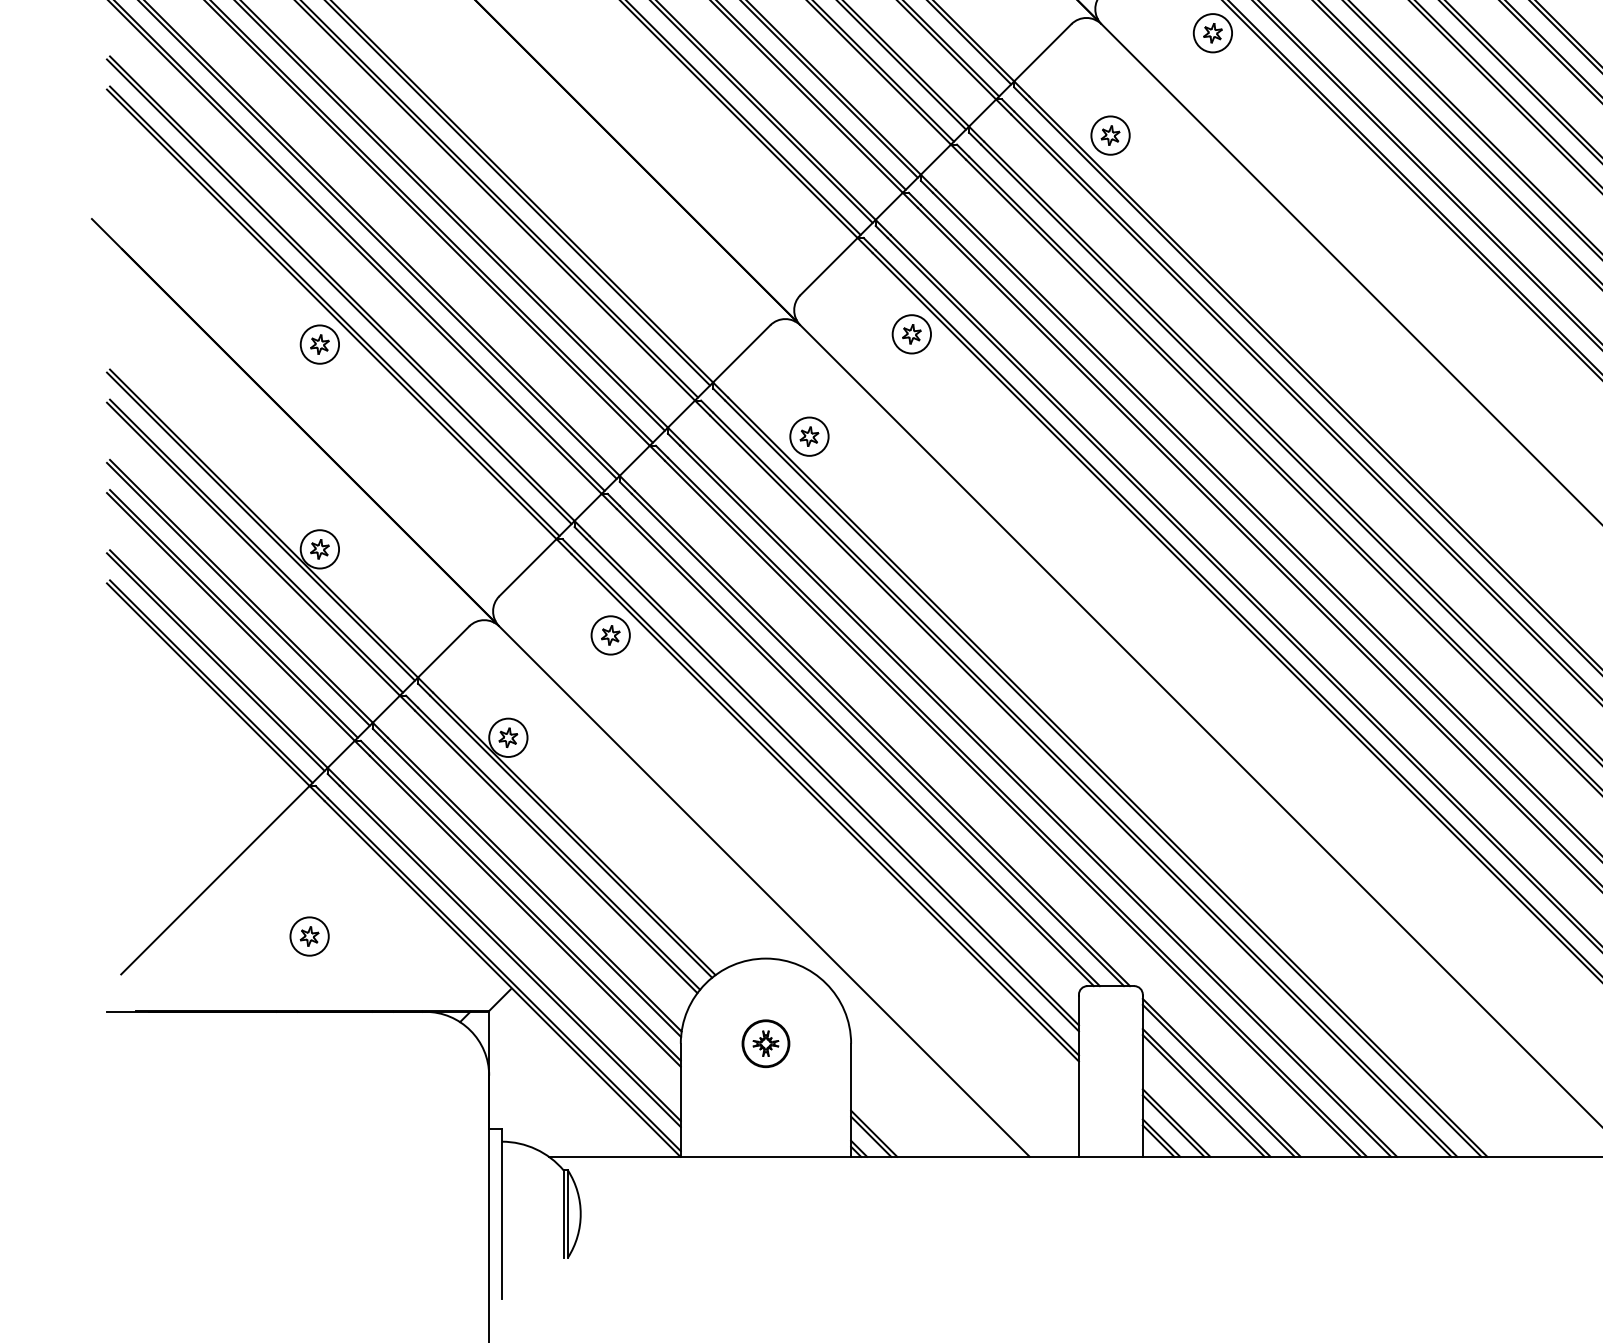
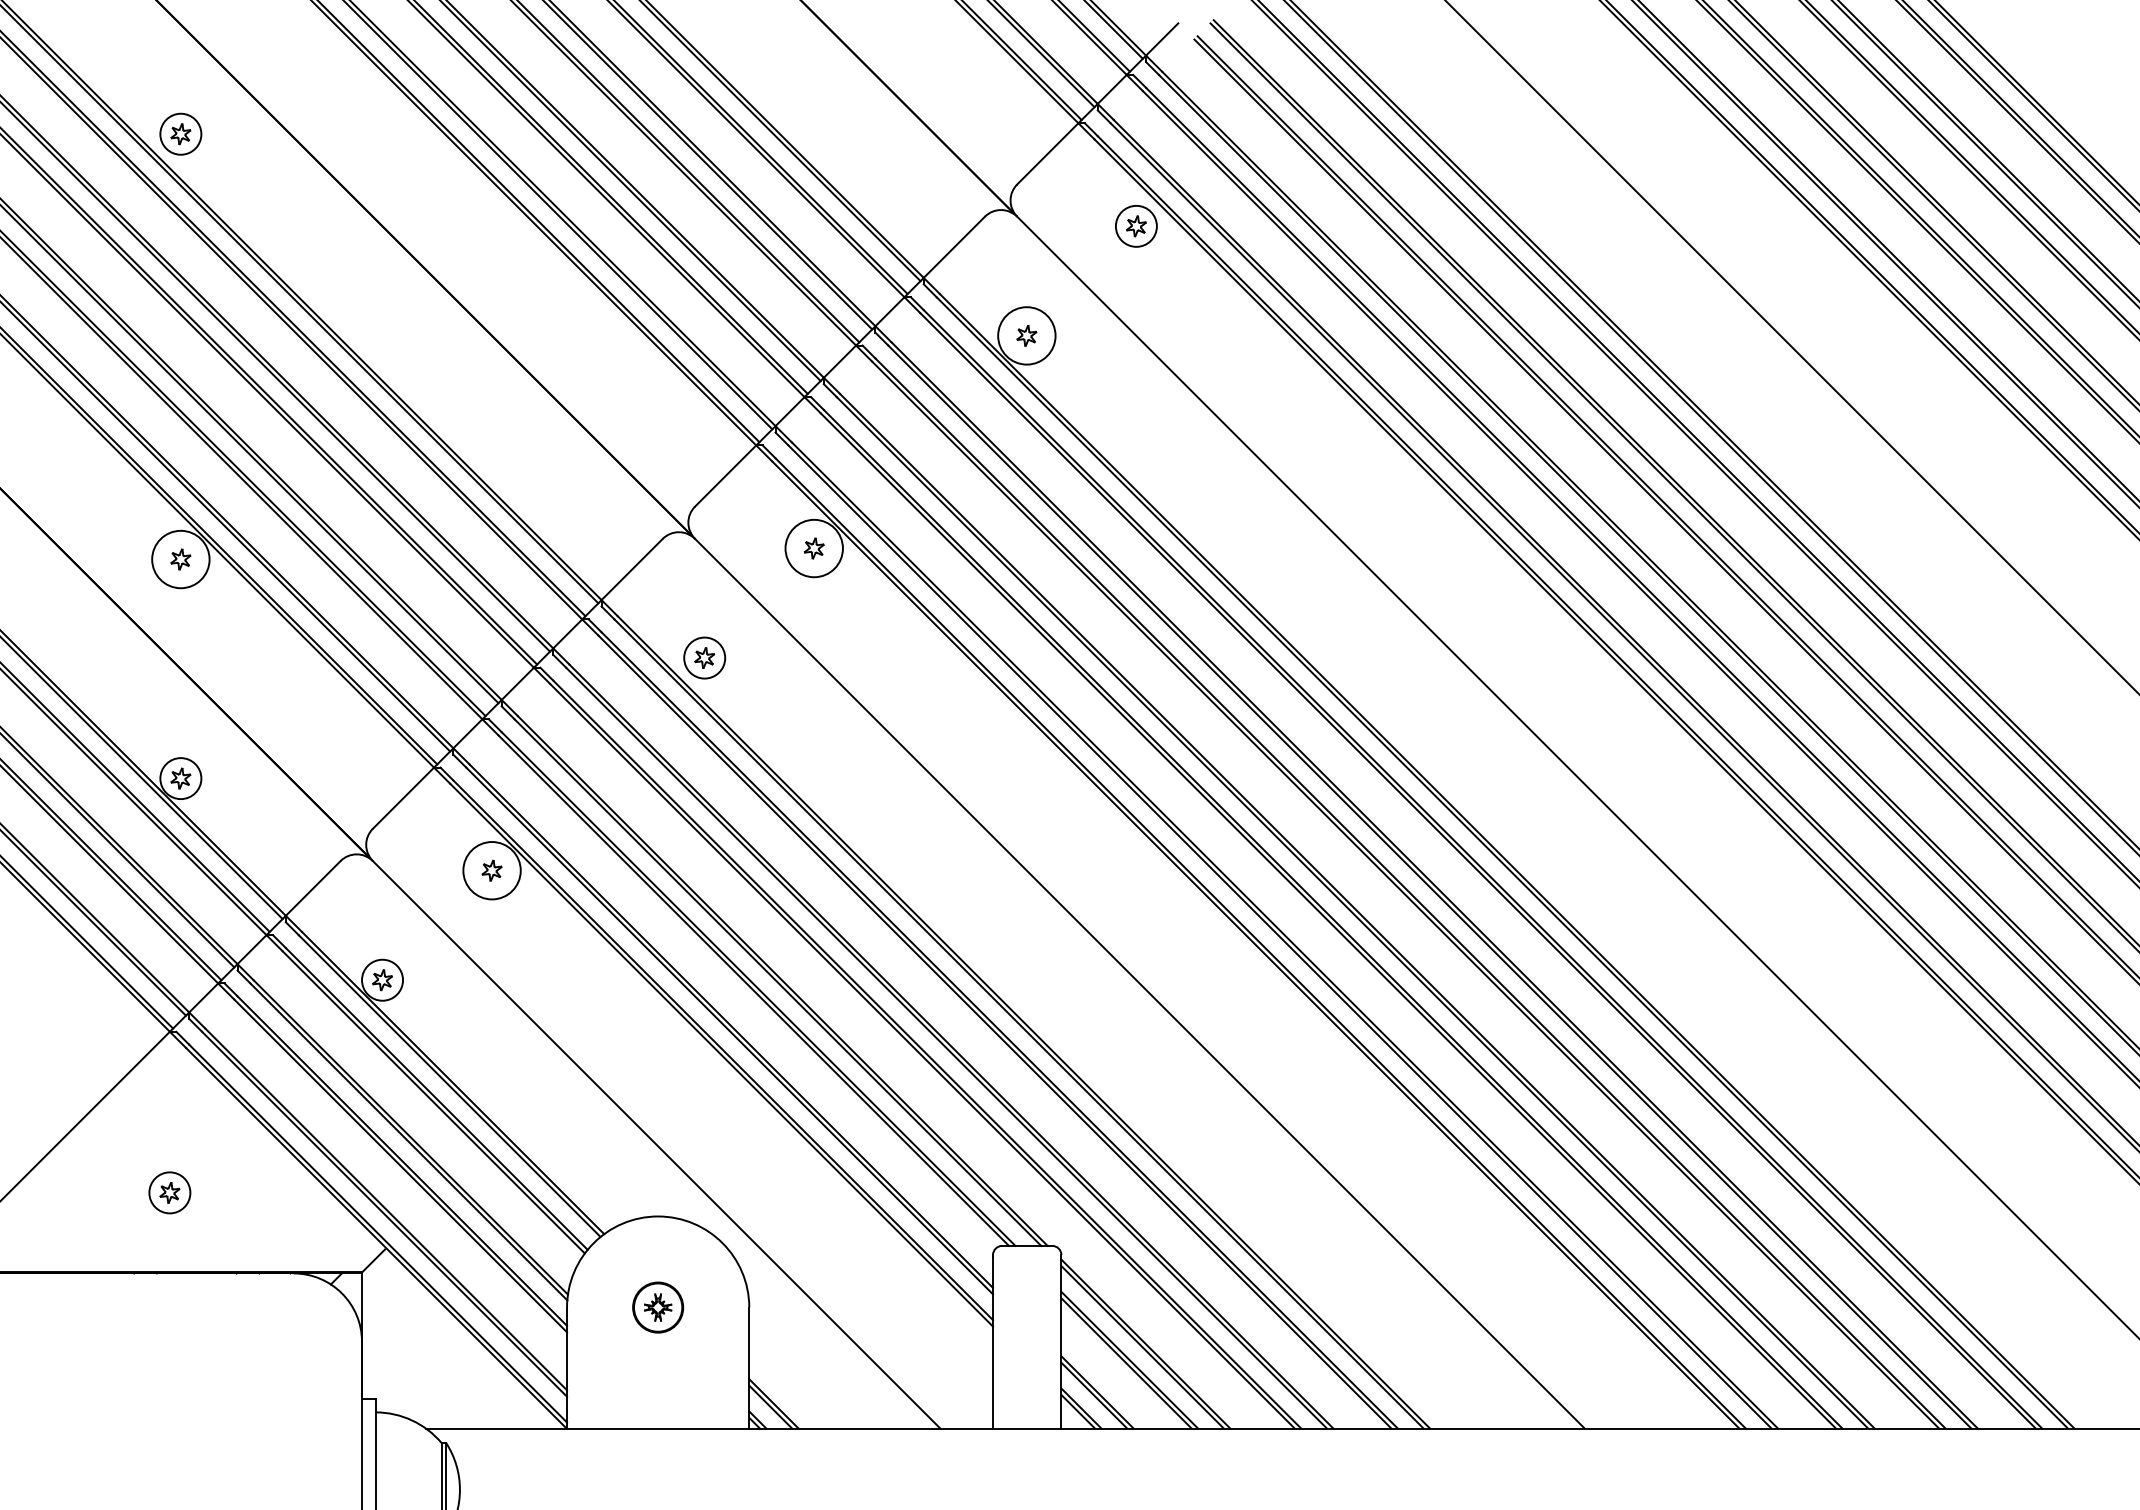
circle: (1110, 135) -> (1026, 335), size x1.4
circle: (911, 334) -> (813, 548), size x1.4
circle: (319, 344) -> (180, 559), size x1.4
circle: (610, 635) -> (491, 870), size x1.4

